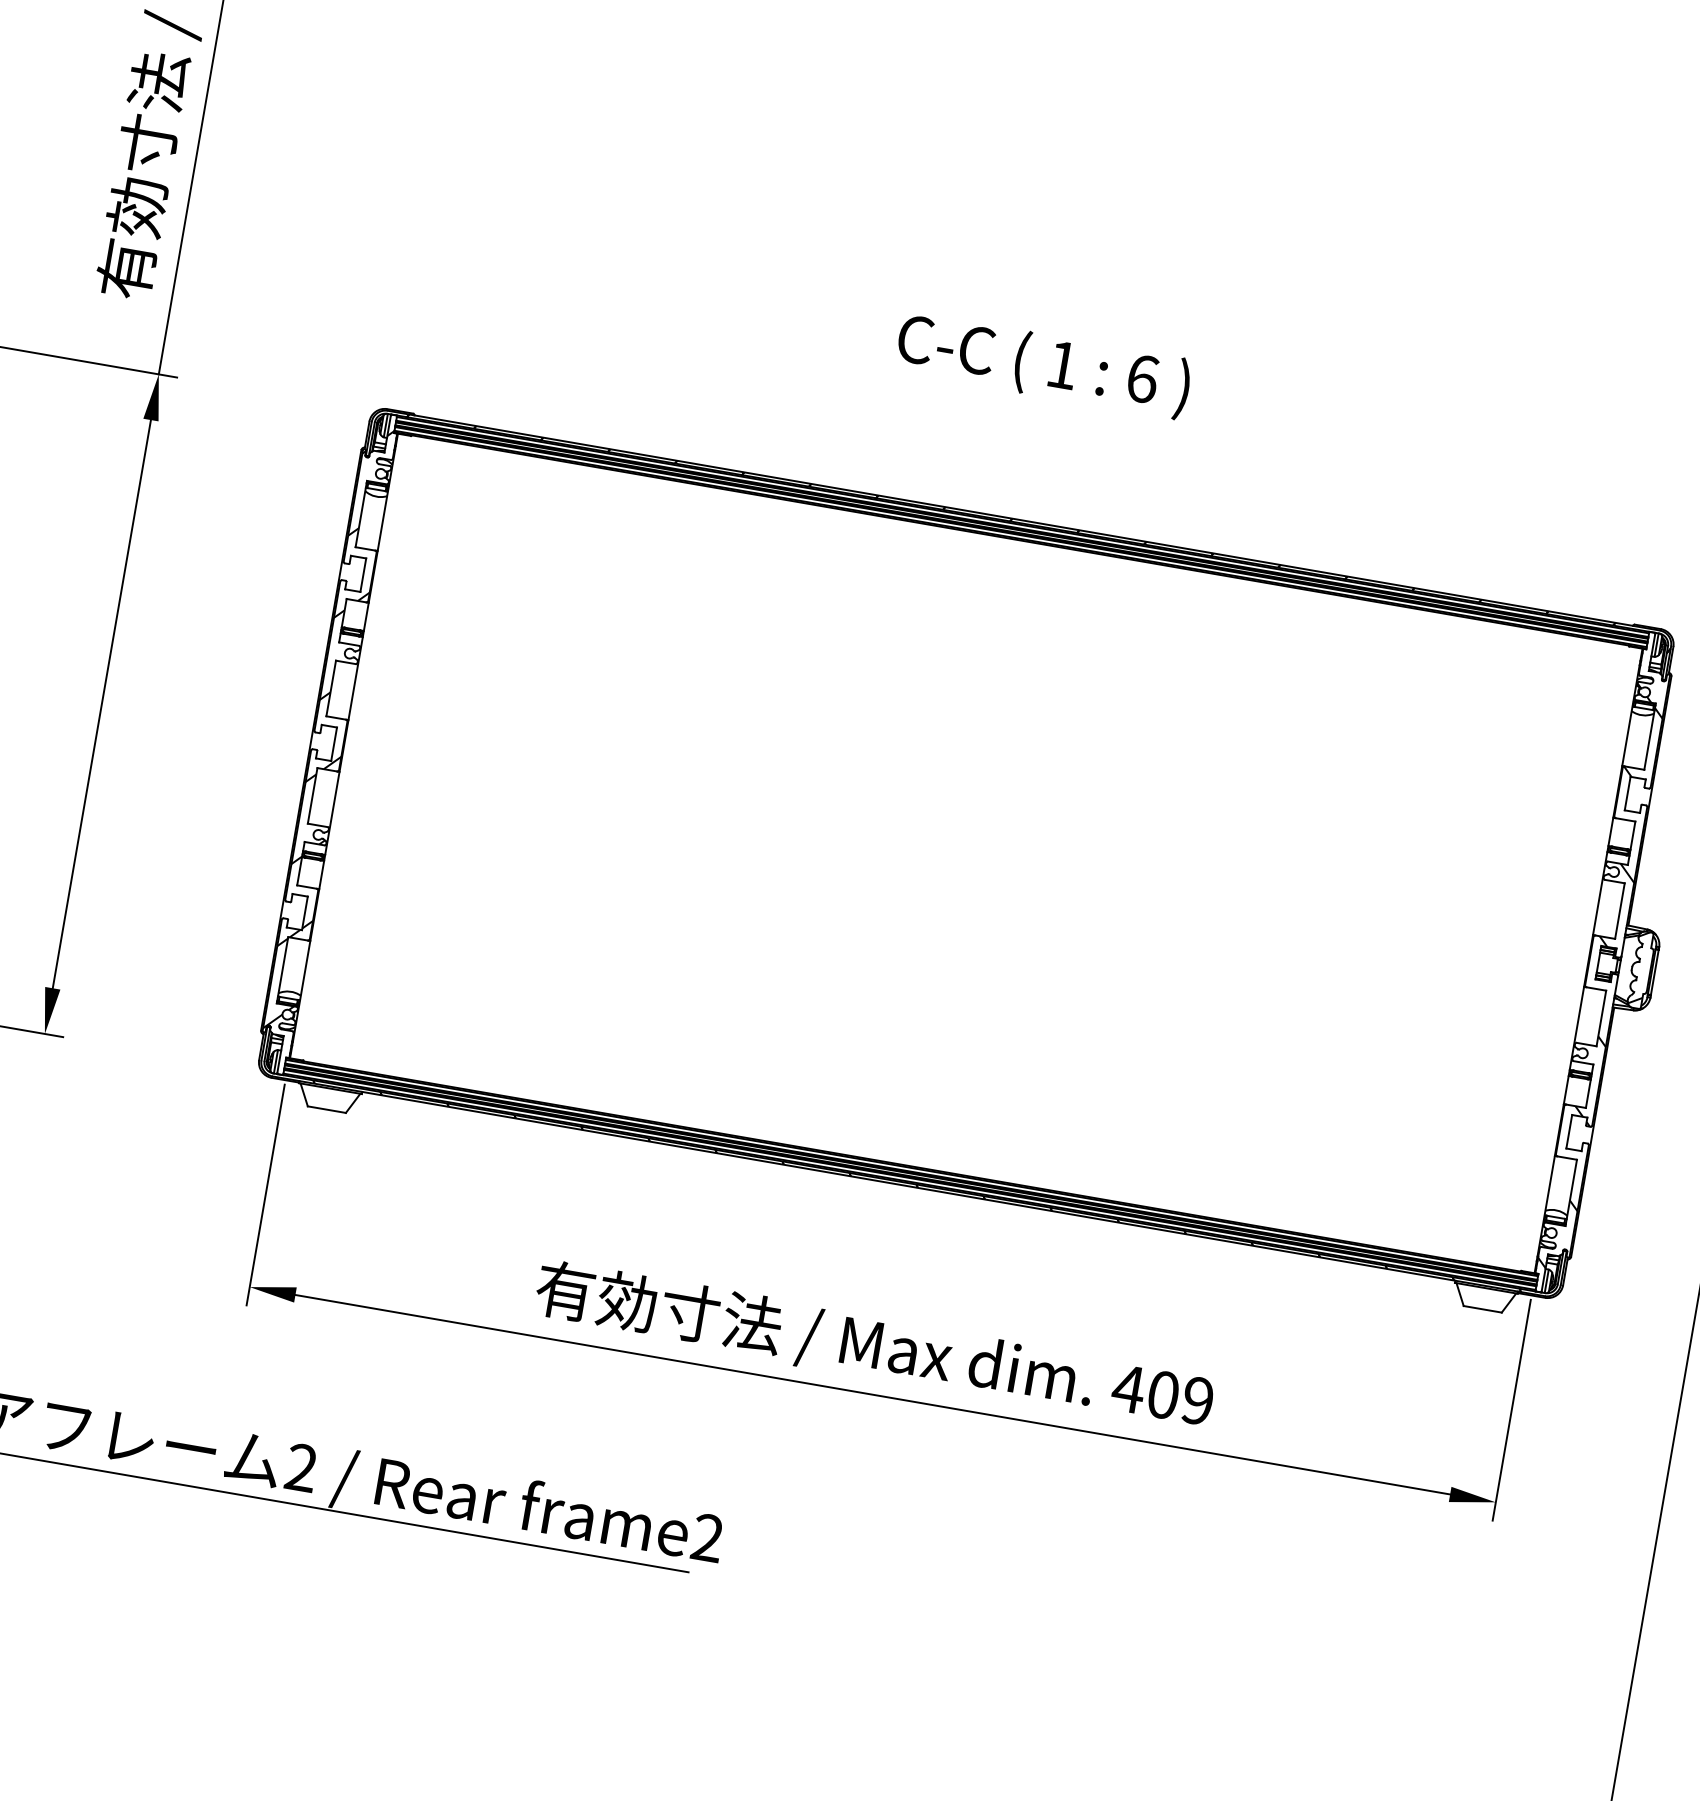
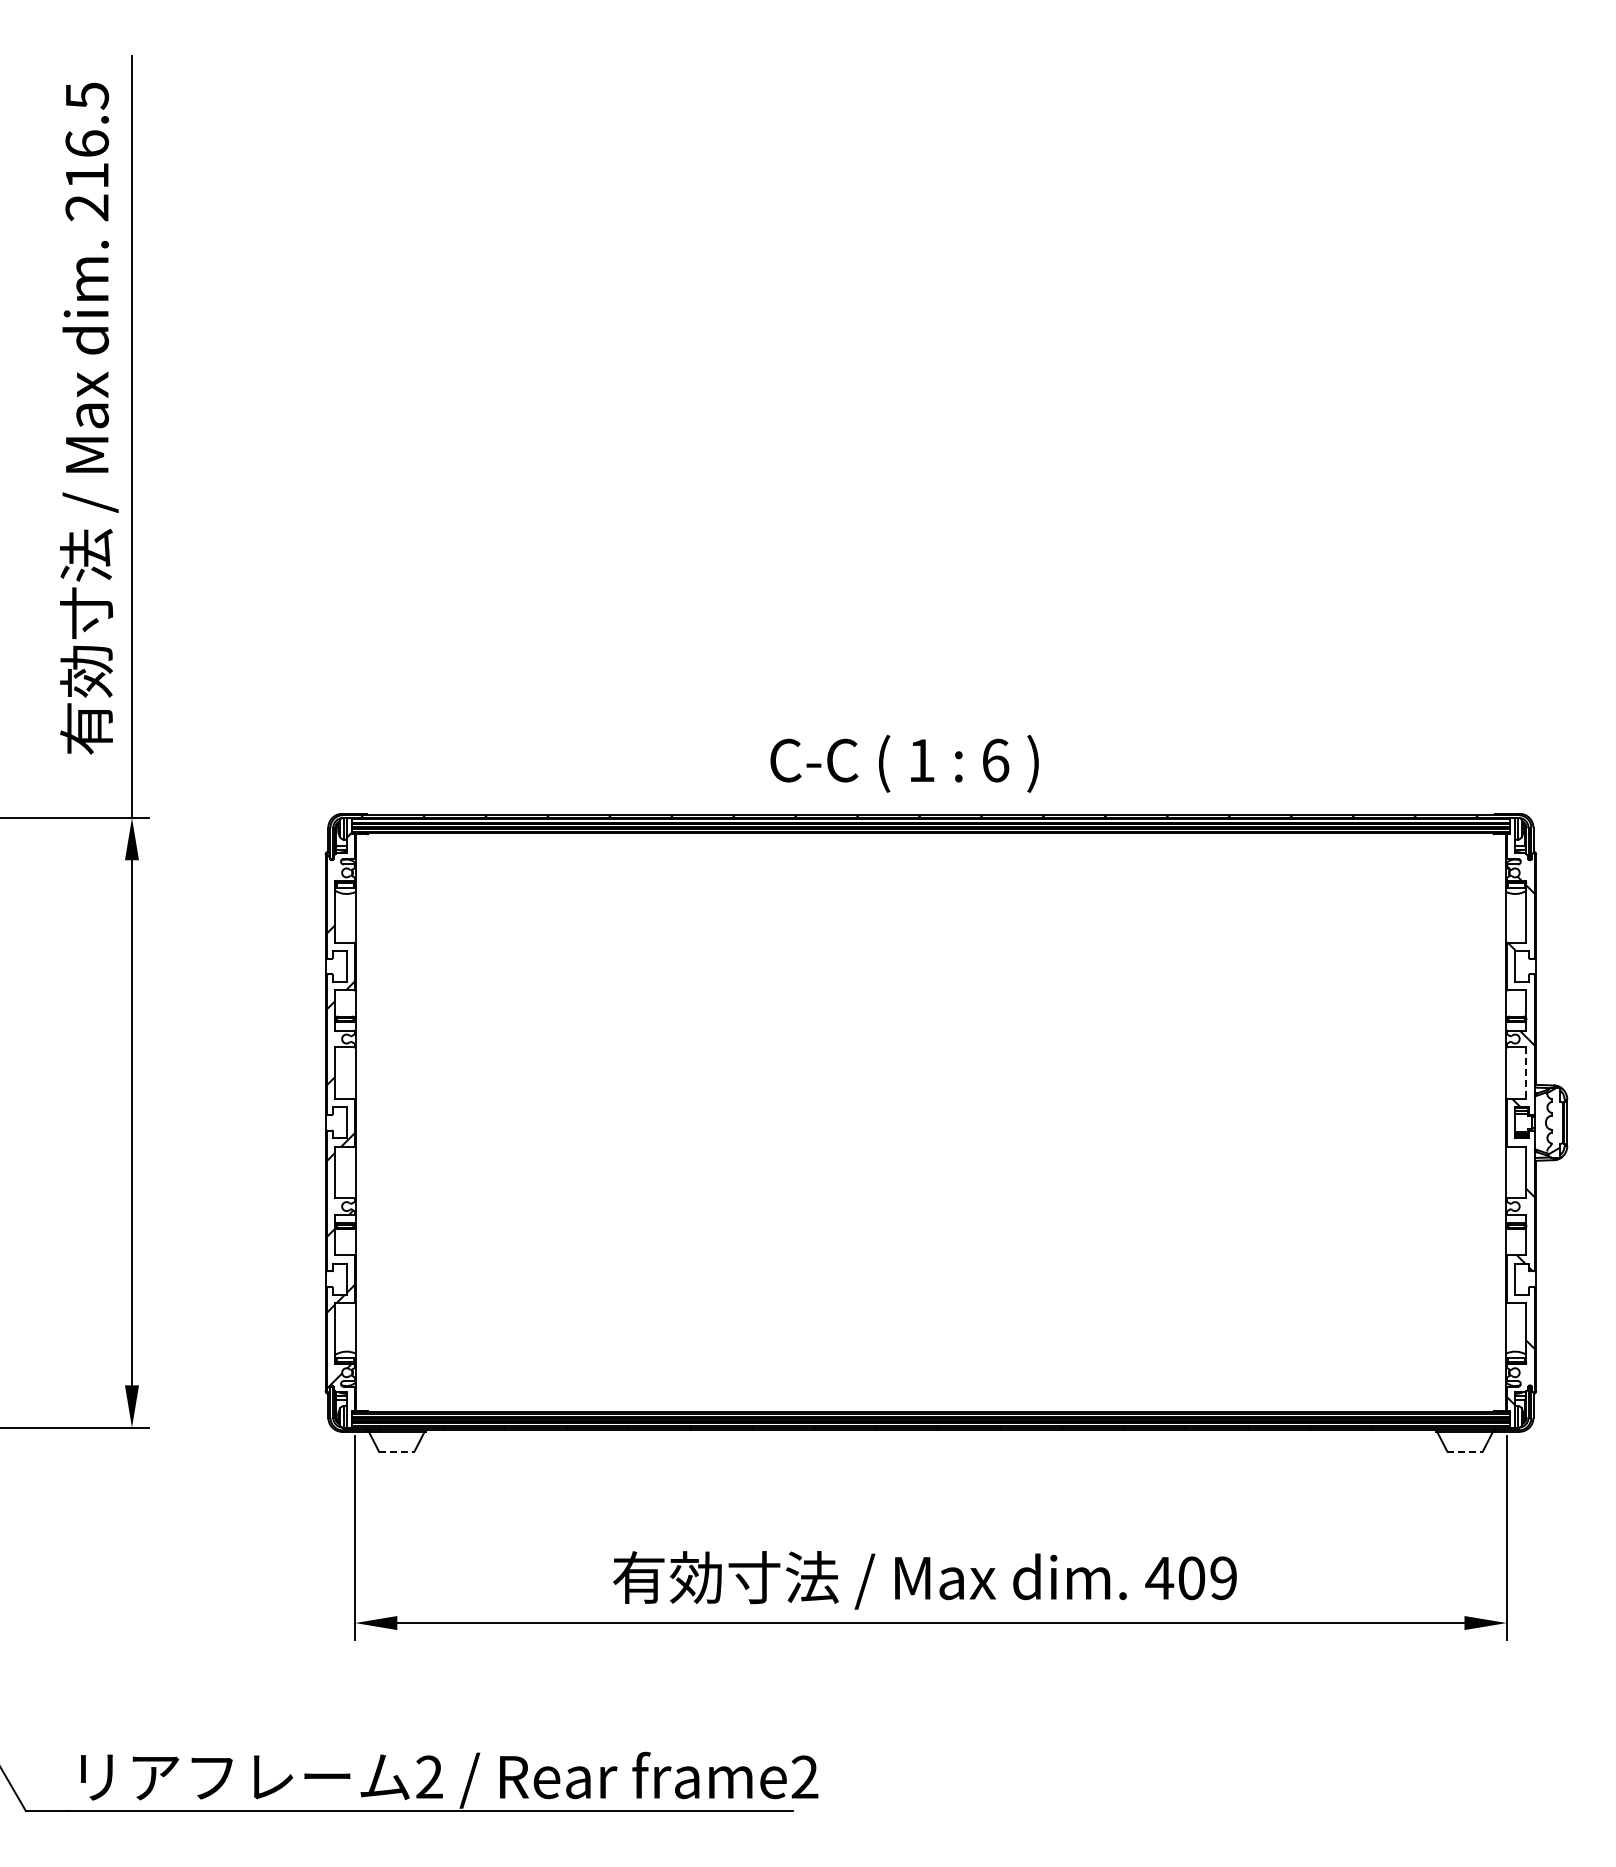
text: (1043, 365) -> (904, 763), moved
line: (1619, 911) -> (1526, 1073), solid -> dashed
line: (326, 1109) -> (396, 1451), solid -> dashed
line: (1483, 1309) -> (1465, 1451), solid -> dashed

